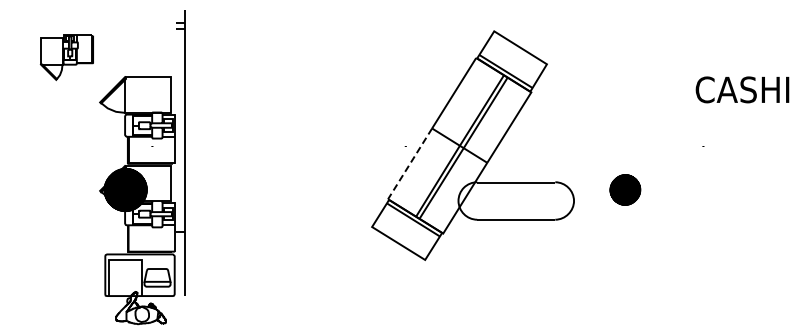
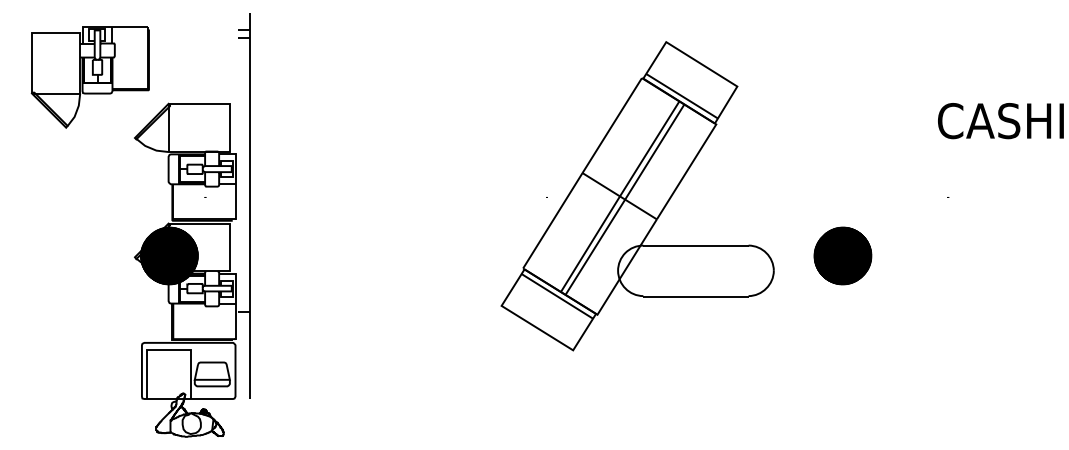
part: (66, 57) -> (89, 77), size x1.67
line: (410, 163) -> (553, 220), dashed -> solid
part: (625, 189) -> (843, 255), size x1.43

